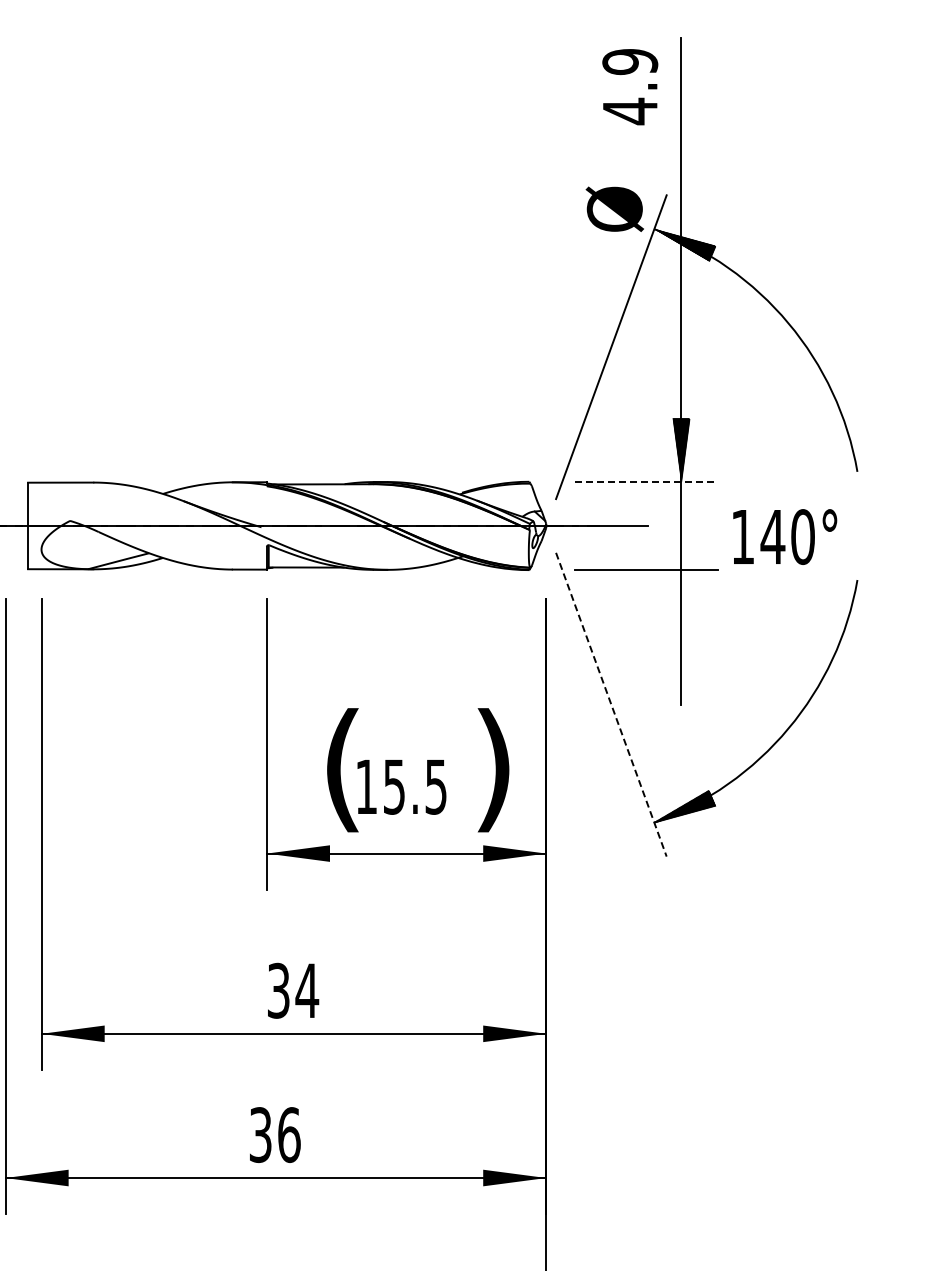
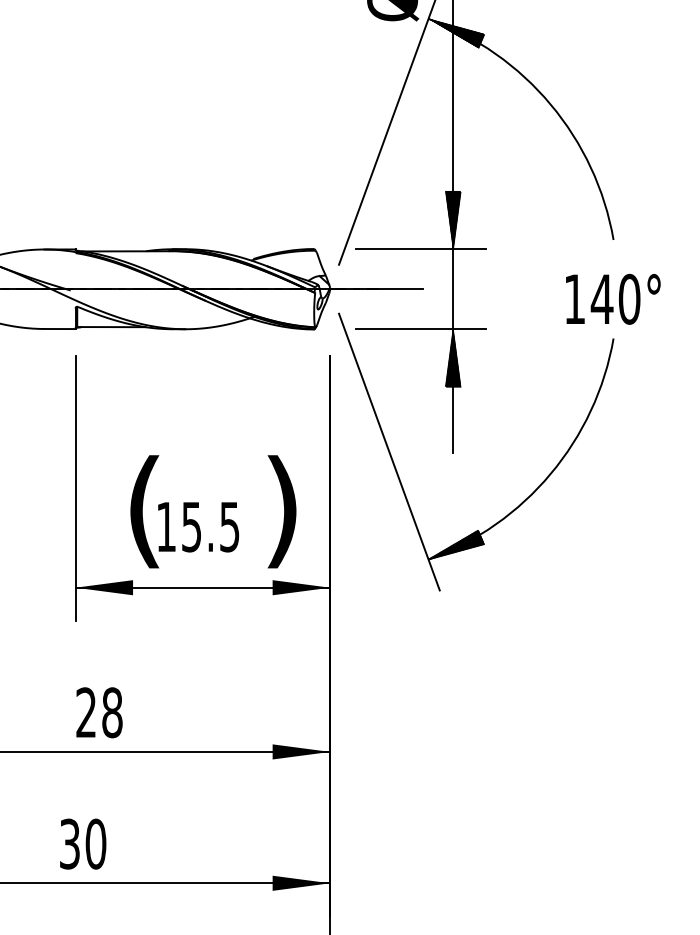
line: (646, 481) -> (421, 248), dashed -> solid
text: (785, 536) -> (613, 298), moved
hatch: (681, 601) -> (453, 358), added
line: (611, 704) -> (389, 451), dashed -> solid
text: (293, 990) -> (99, 712), 34 -> 28
text: (289, 1134) -> (96, 843), 36 -> 30

